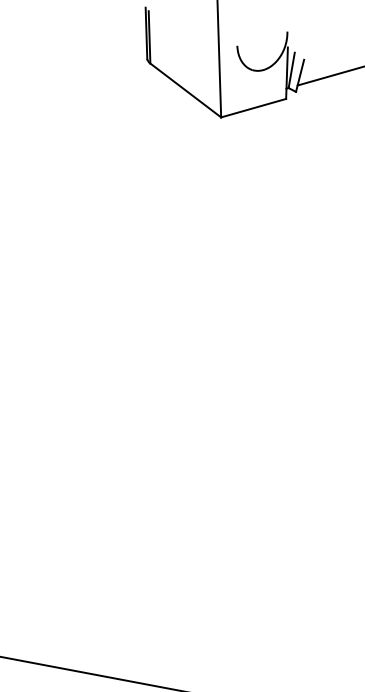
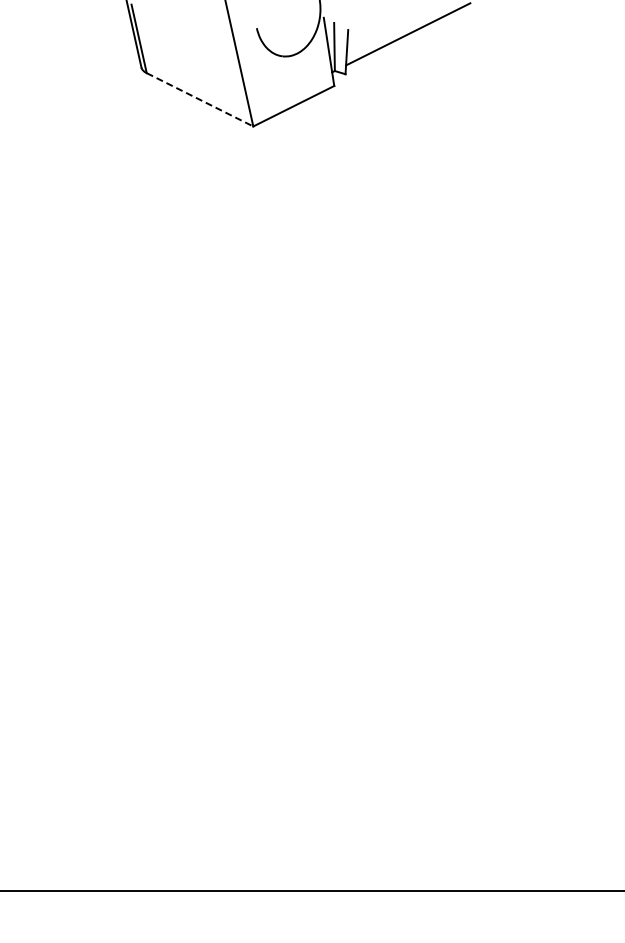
line: (186, 90) -> (200, 99), solid -> dashed

